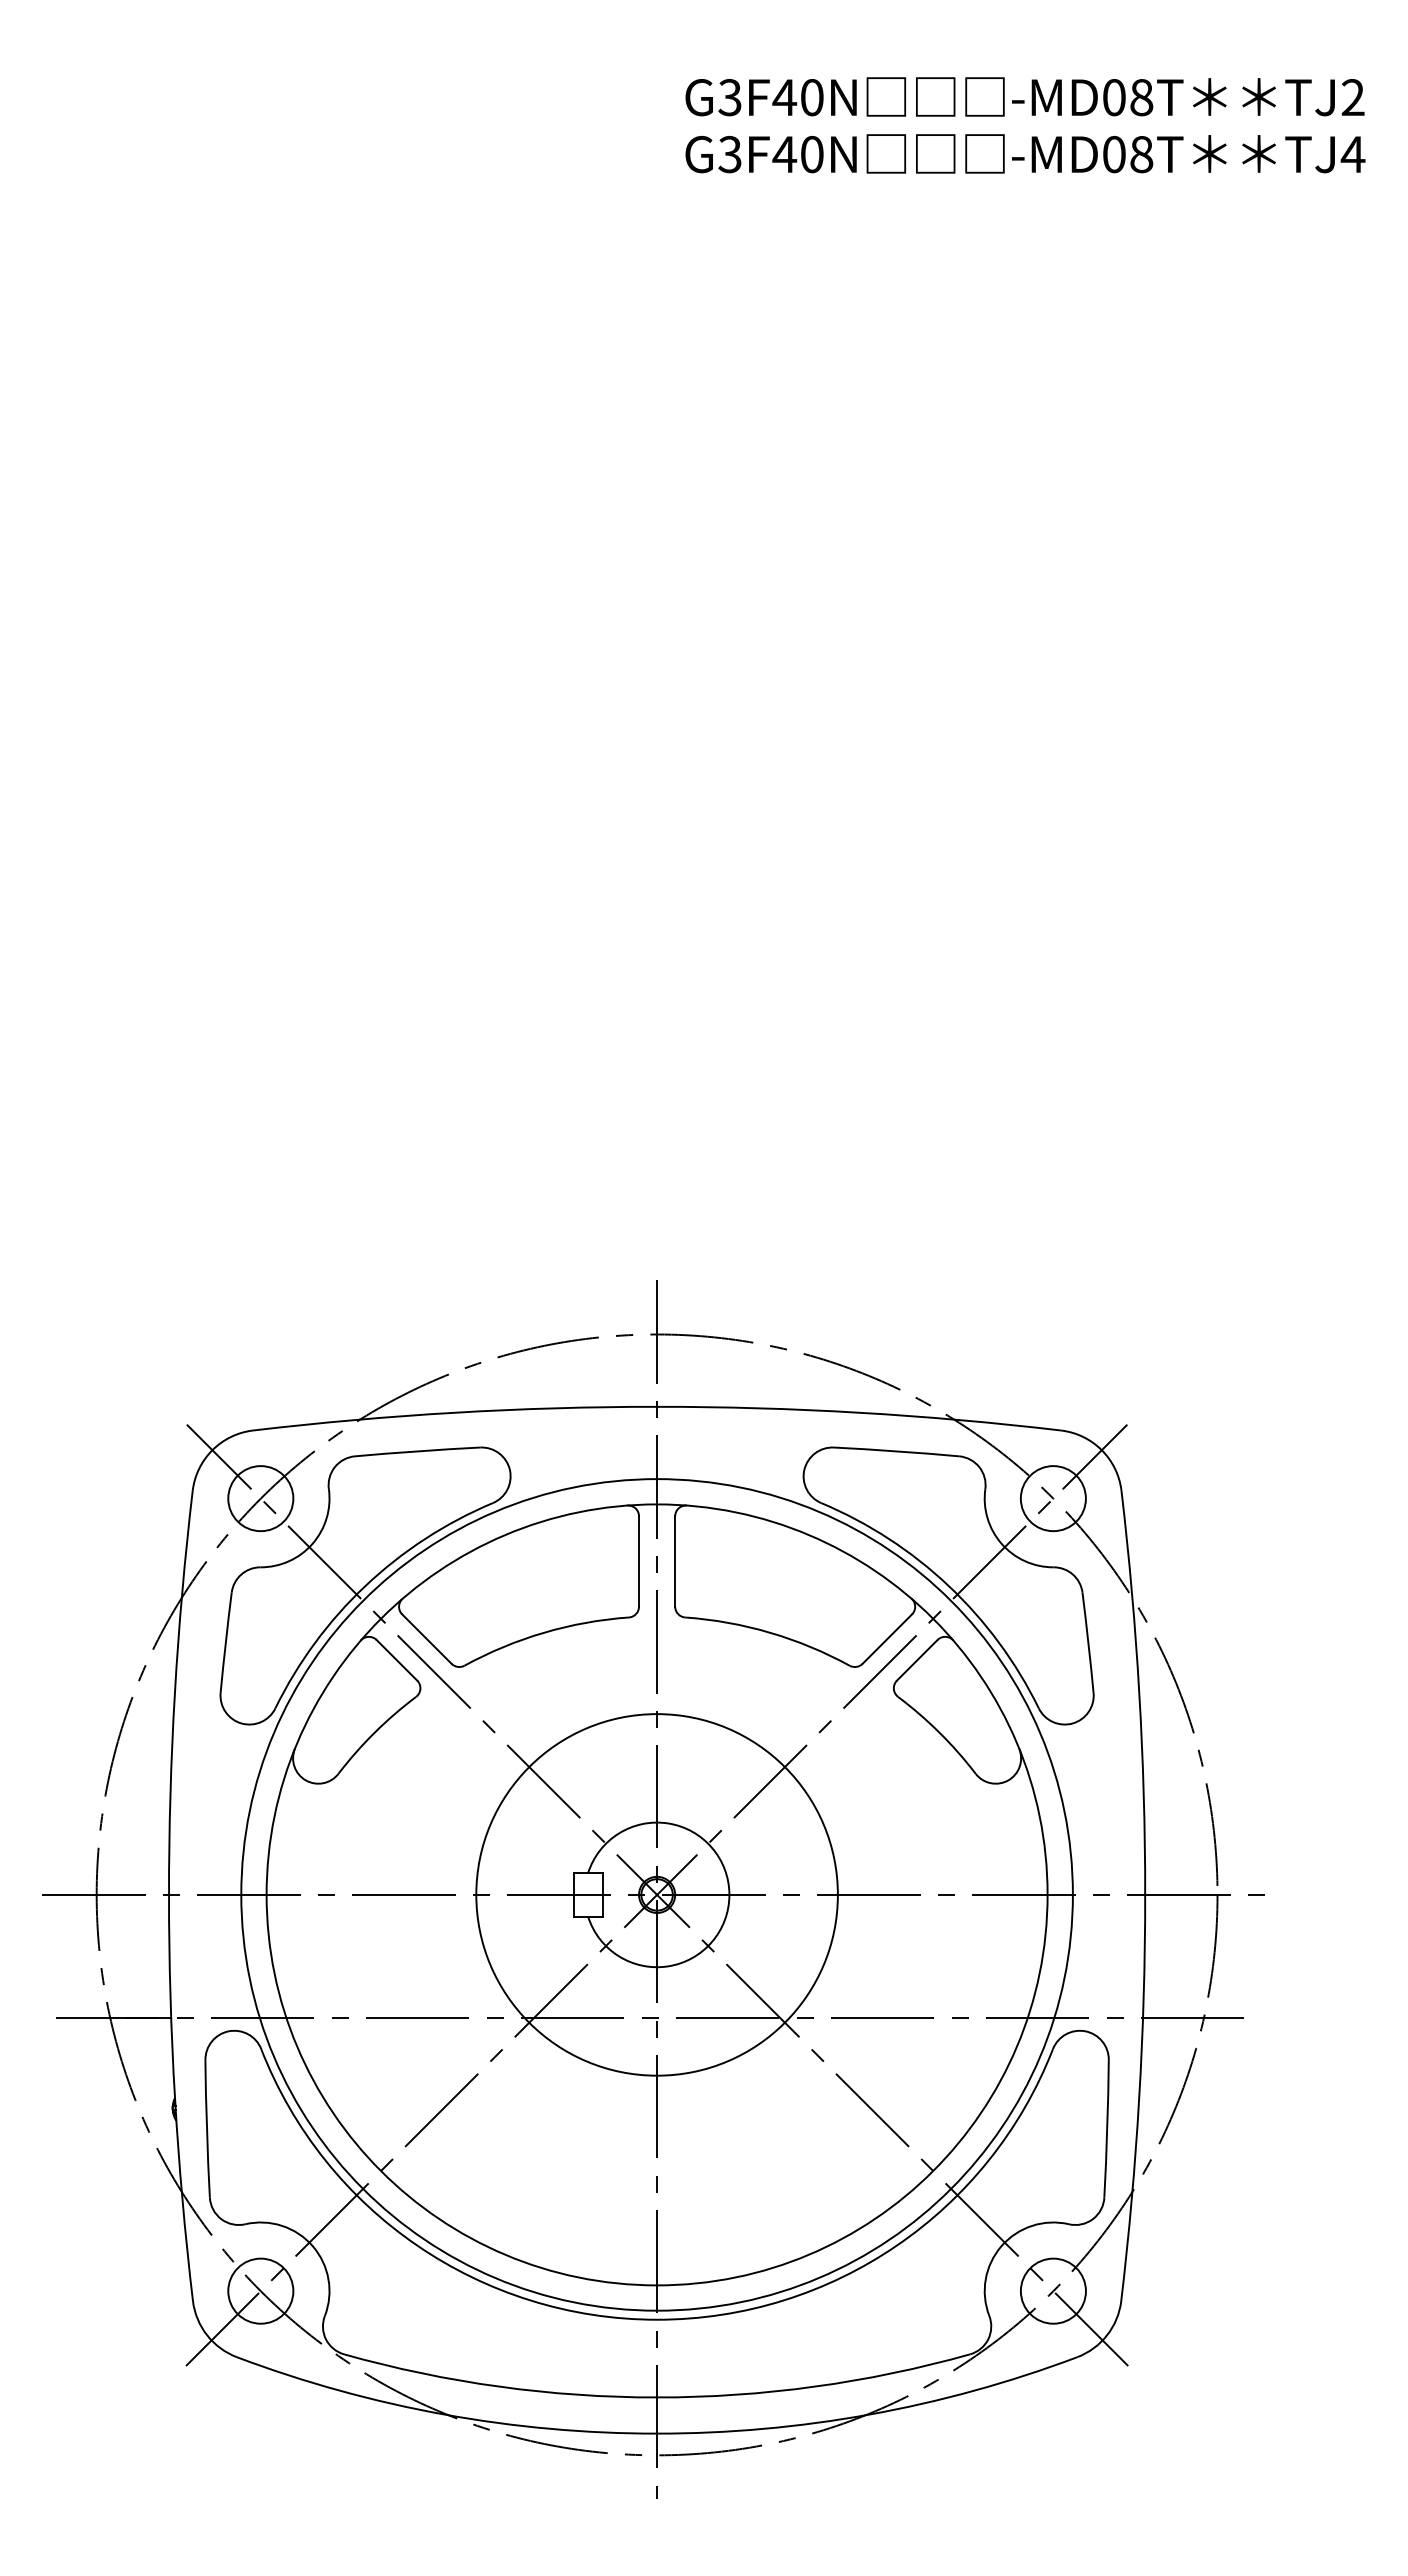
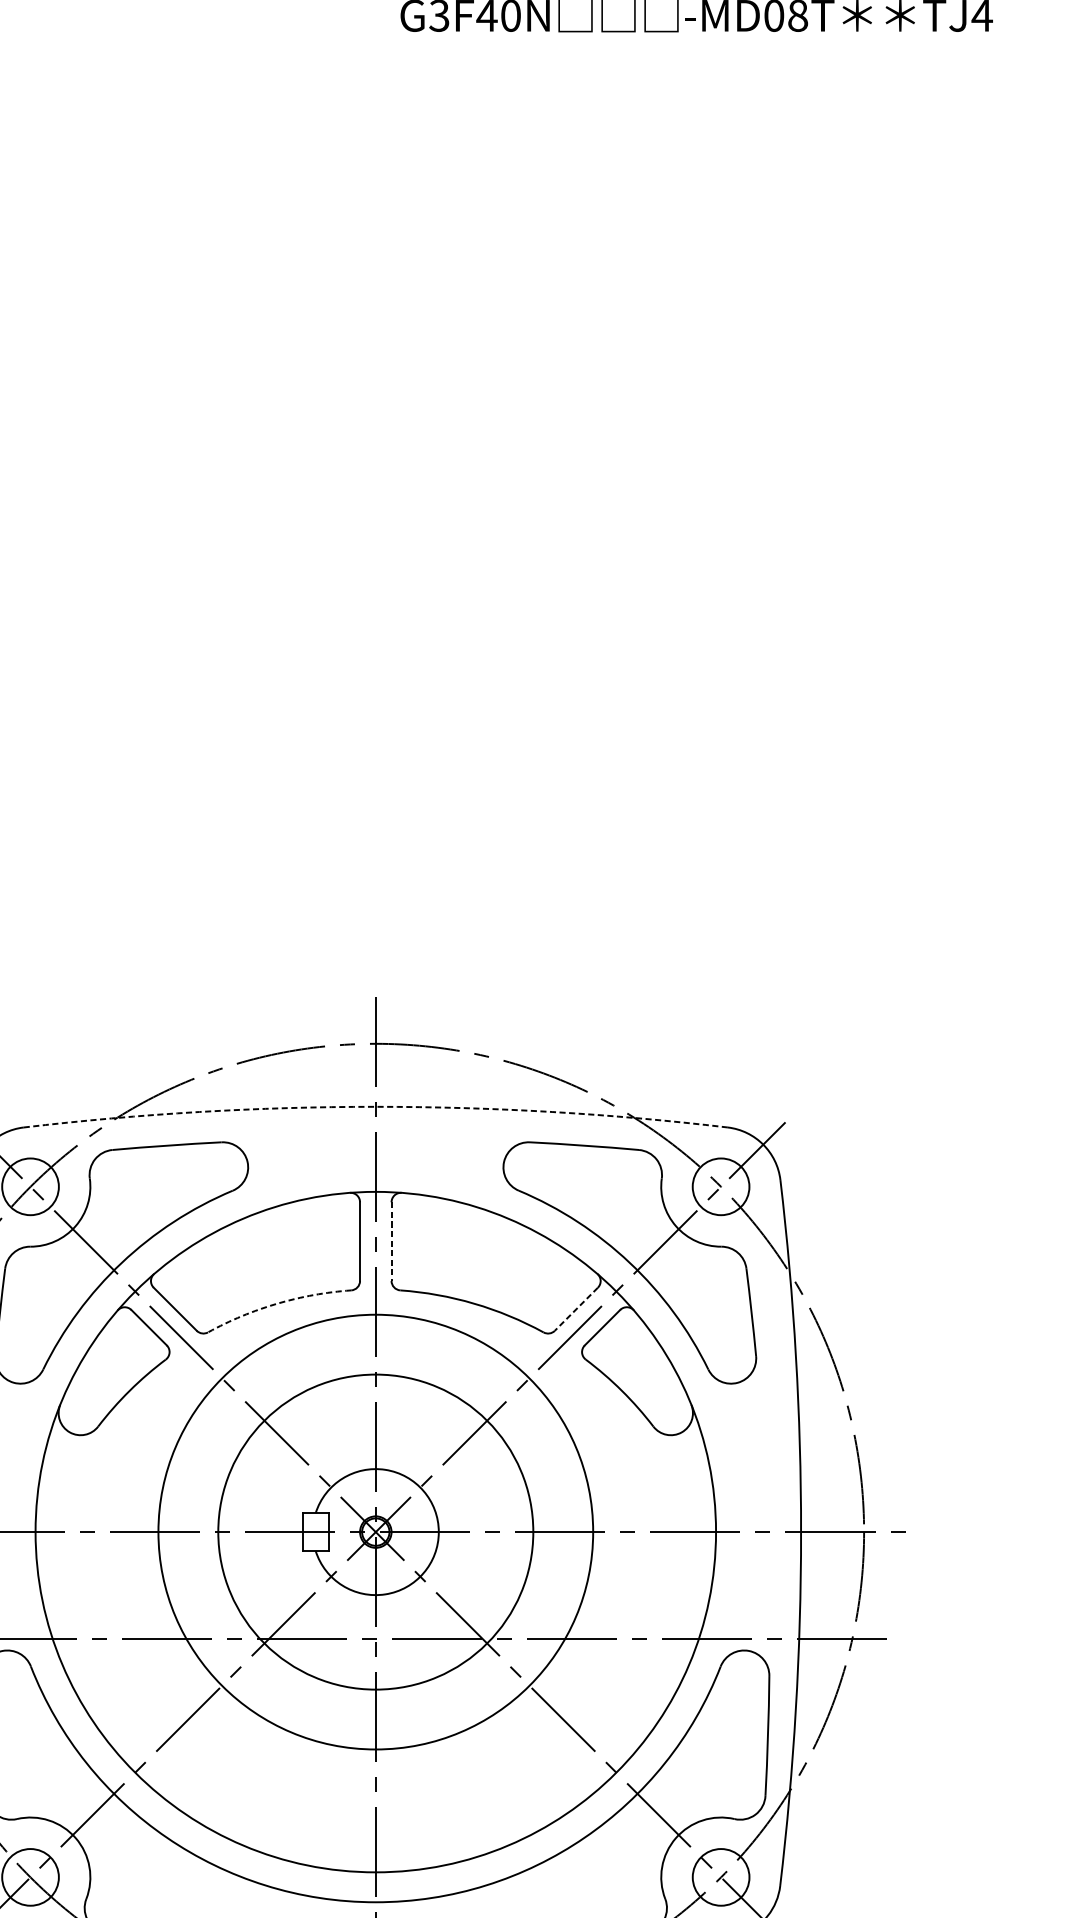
arc: (657, 1406) -> (376, 1106), solid -> dashed
line: (675, 1562) -> (391, 1242), solid -> dashed
arc: (544, 1632) -> (277, 1303), solid -> dashed
line: (887, 1639) -> (576, 1309), solid -> dashed
circle: (656, 1894) -> (375, 1531), size x0.6

